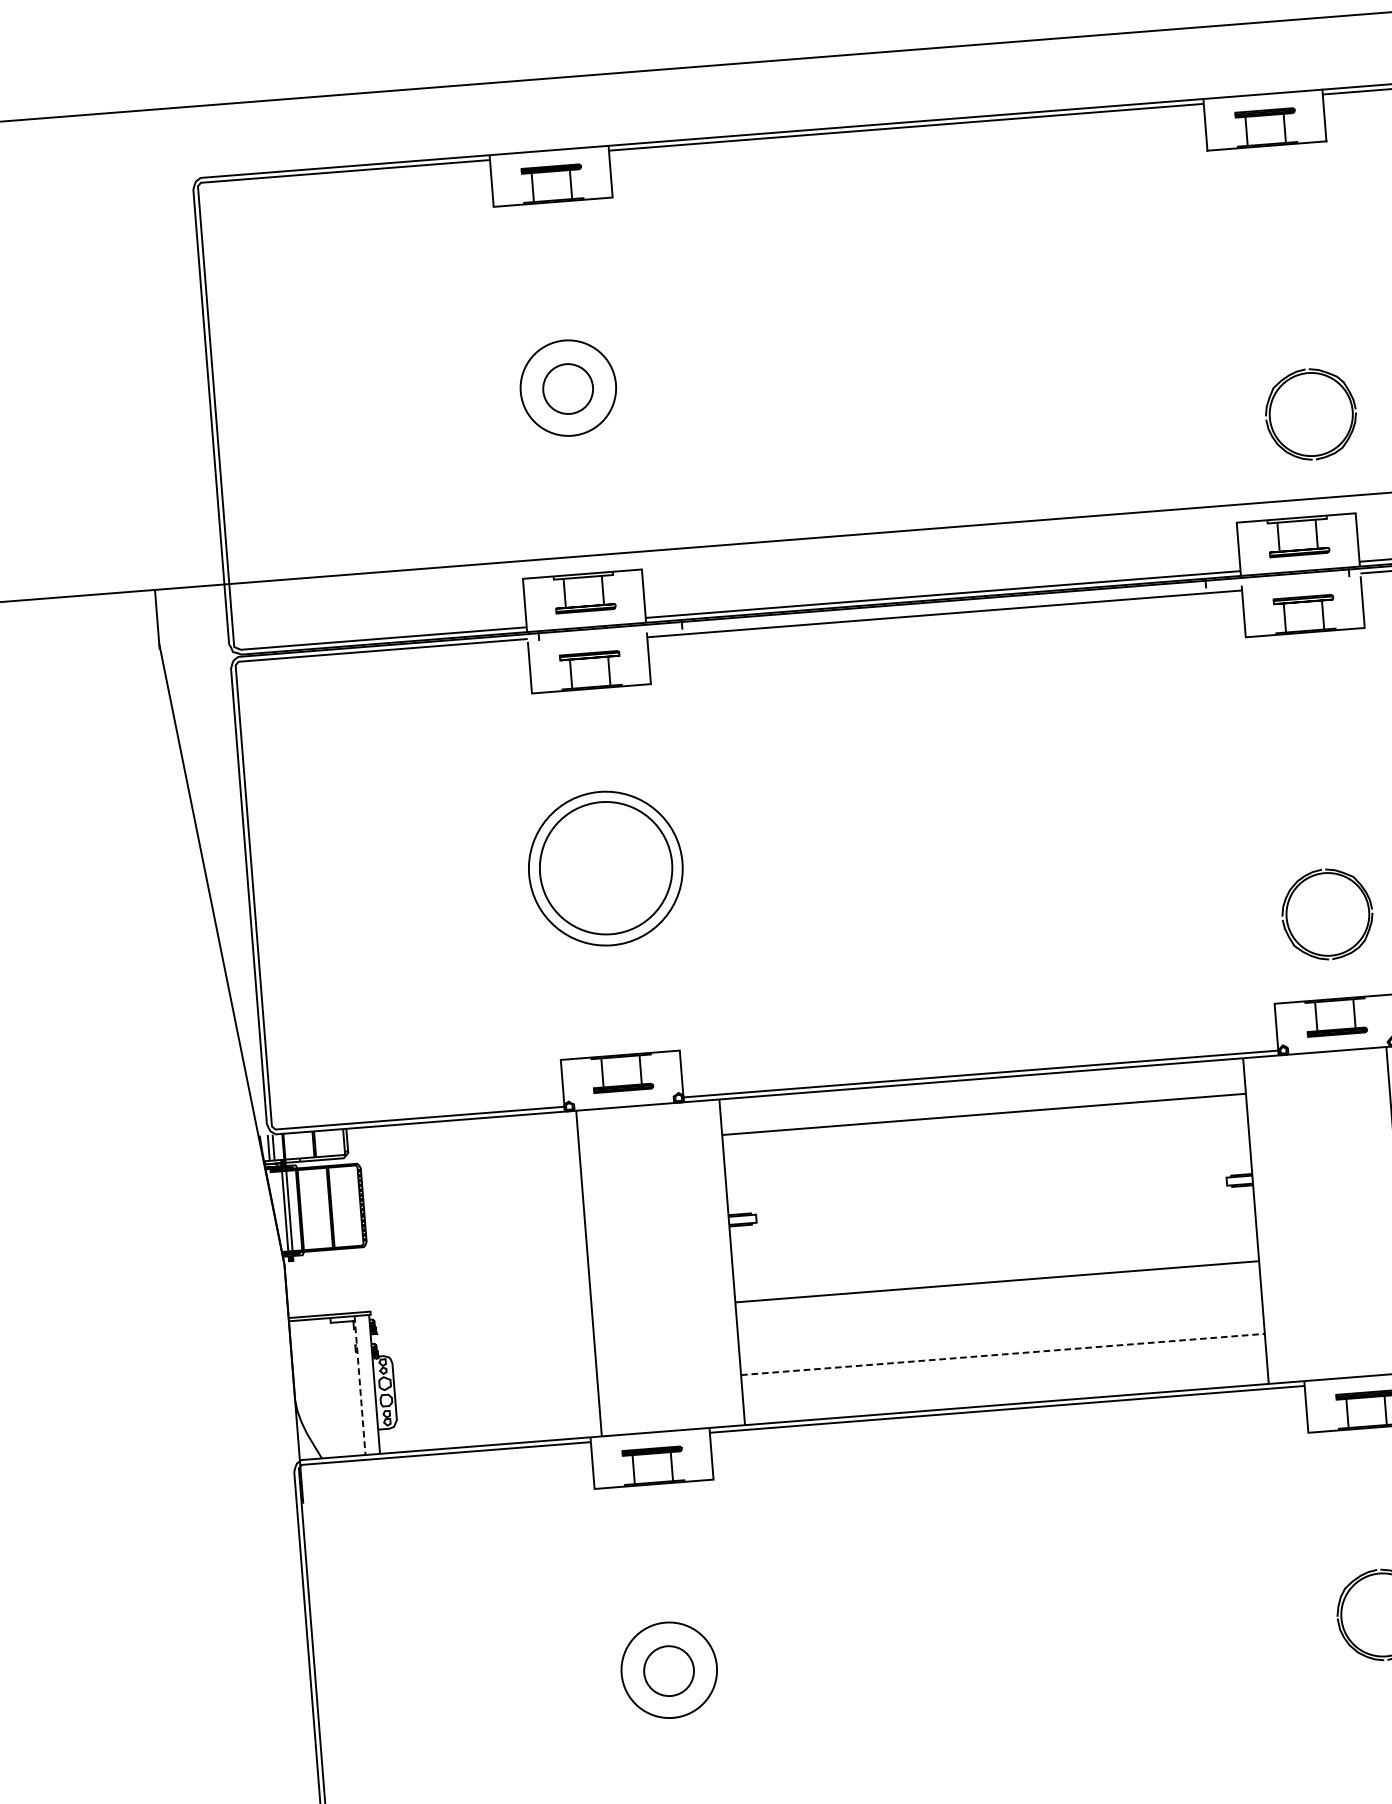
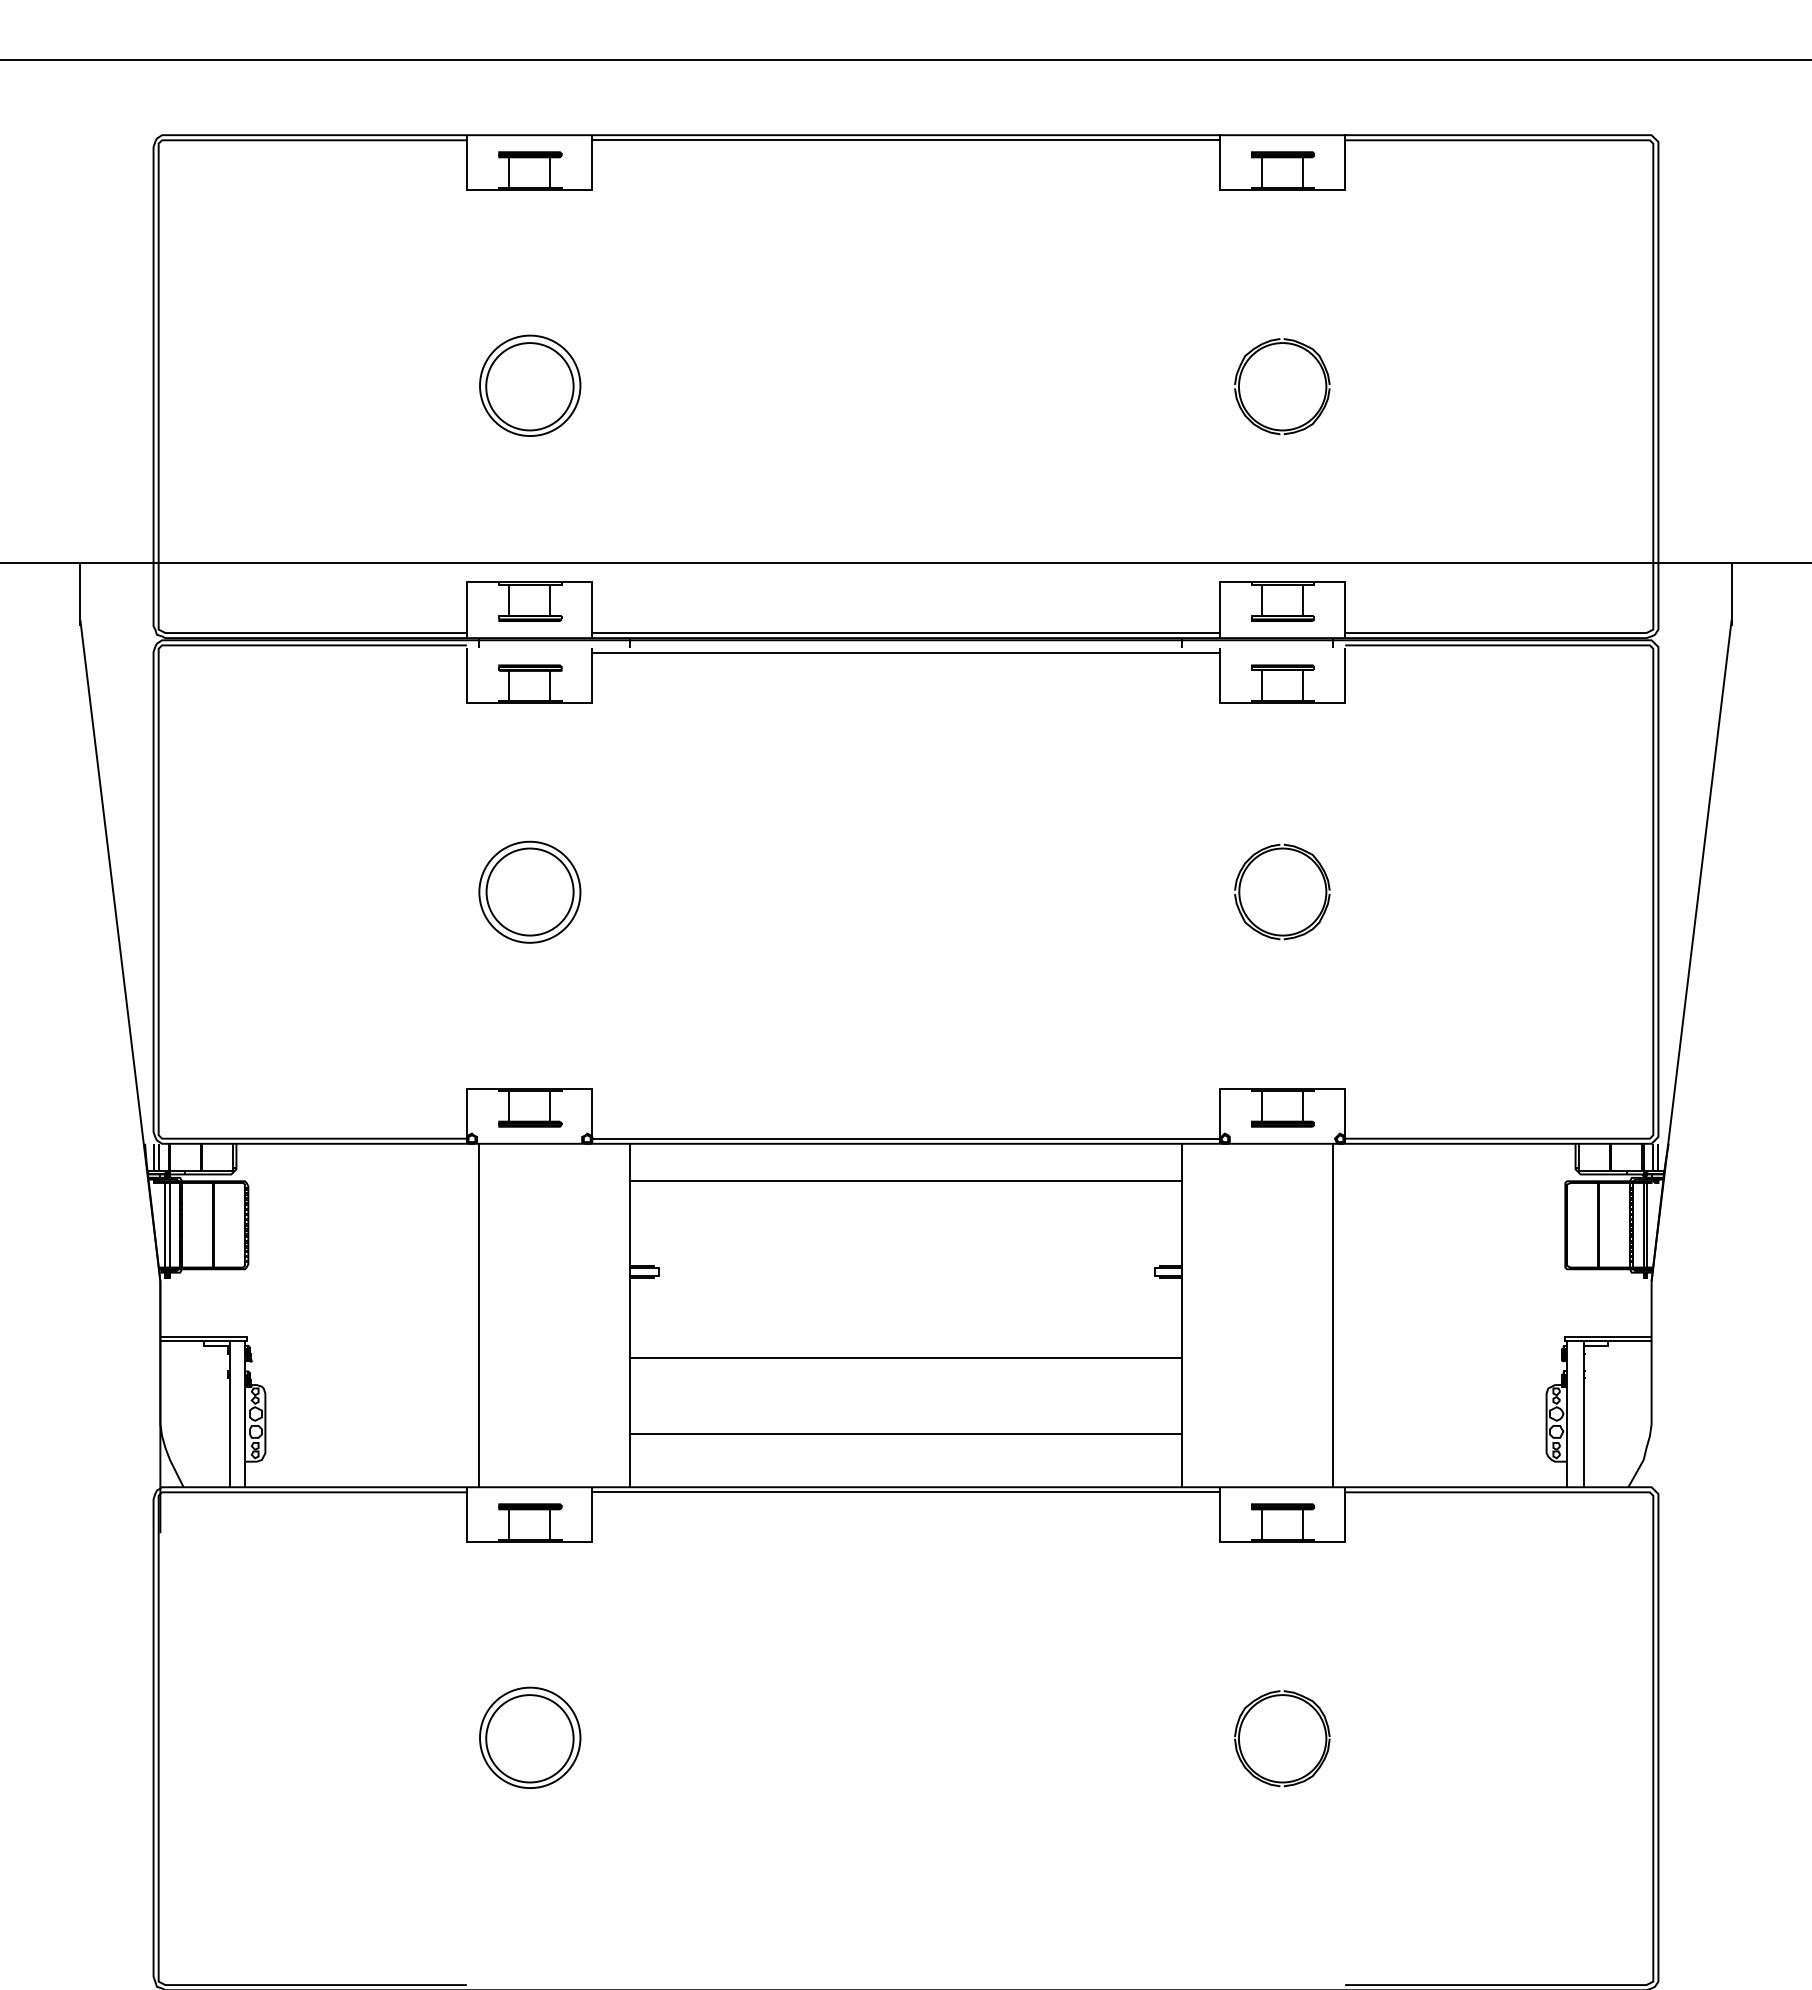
circle: (567, 388) -> (529, 386), size x1.67
part: (1311, 414) -> (1282, 386), moved
part: (605, 867) -> (529, 891), size x0.62
part: (1327, 913) -> (1282, 891), moved
line: (1003, 1354) -> (906, 1434), dashed -> solid
line: (359, 1386) -> (229, 1414), dashed -> solid
circle: (668, 1670) -> (529, 1738), size x1.67

